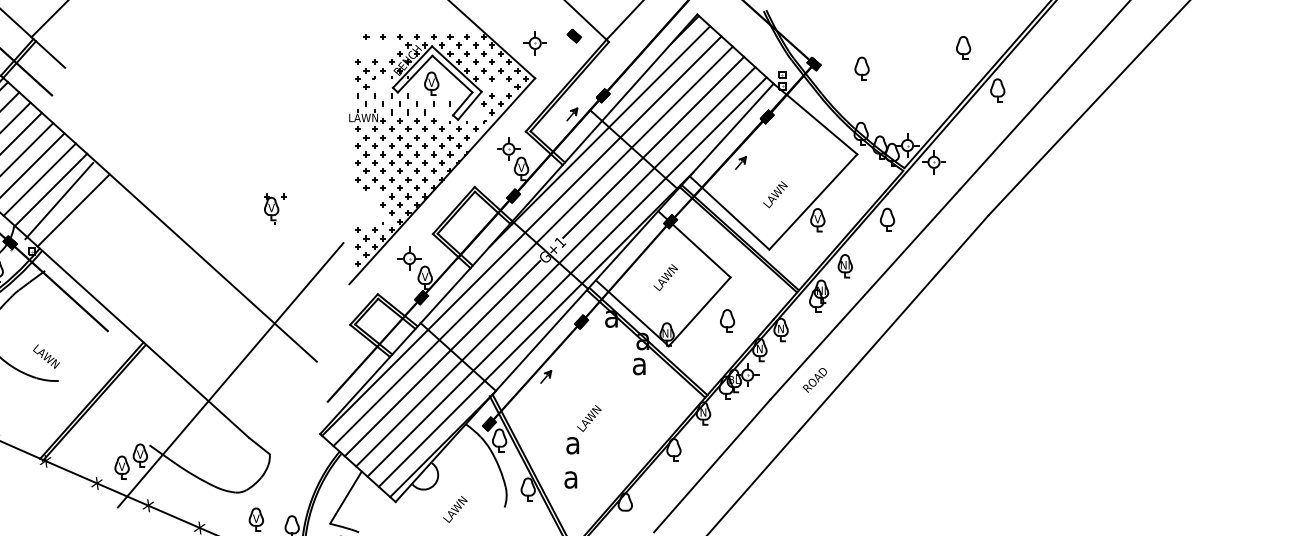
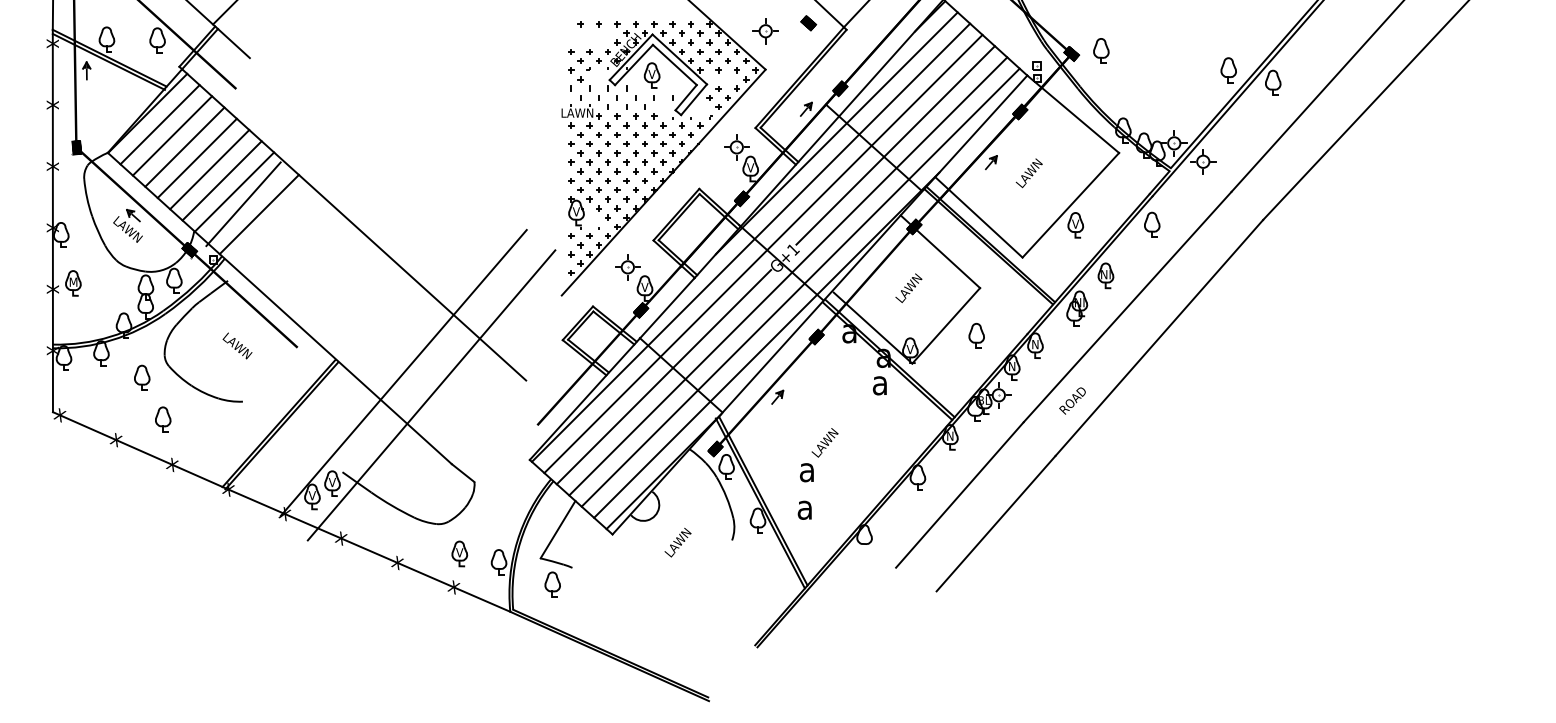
part: (963, 48) -> (1228, 70), moved
part: (862, 68) -> (1101, 50), moved
text: (774, 194) -> (1028, 173), moved
part: (275, 208) -> (580, 212), moved
text: (667, 333) -> (910, 349), NI -> V
line: (205, 355) -> (403, 373), added
text: (46, 356) -> (237, 345), moved

